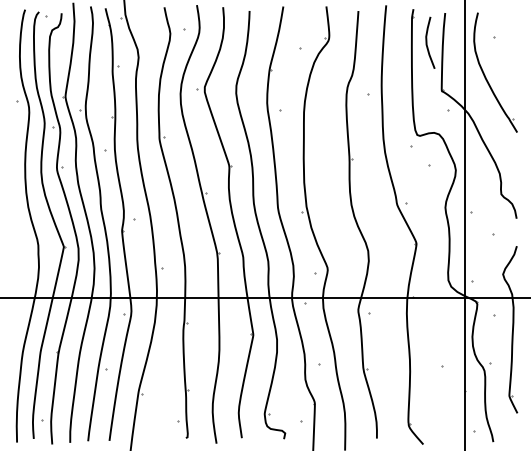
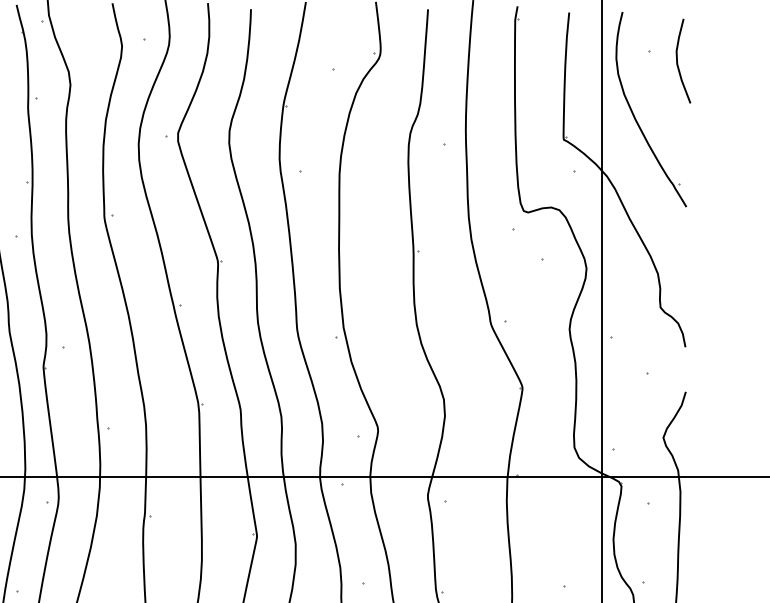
curve: (427, 42) -> (678, 60), moved

